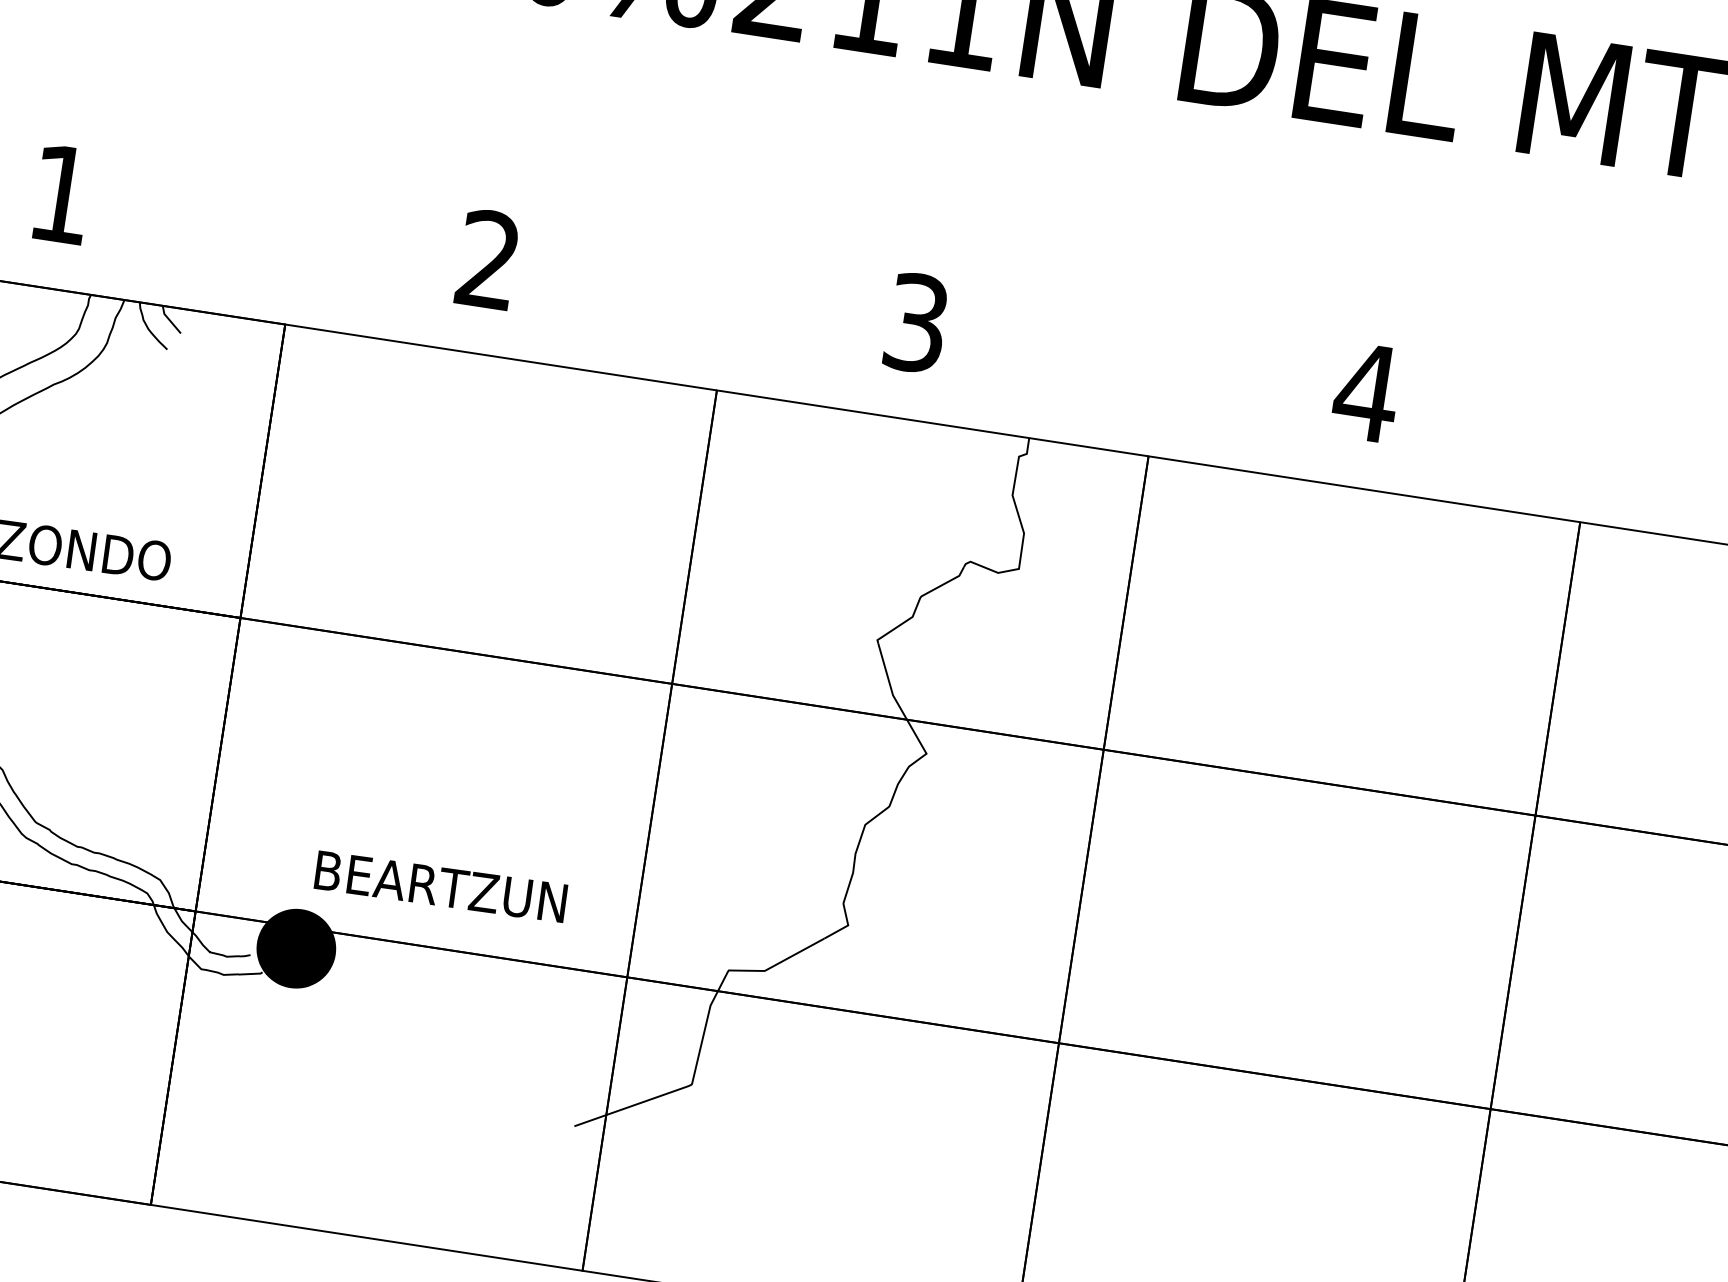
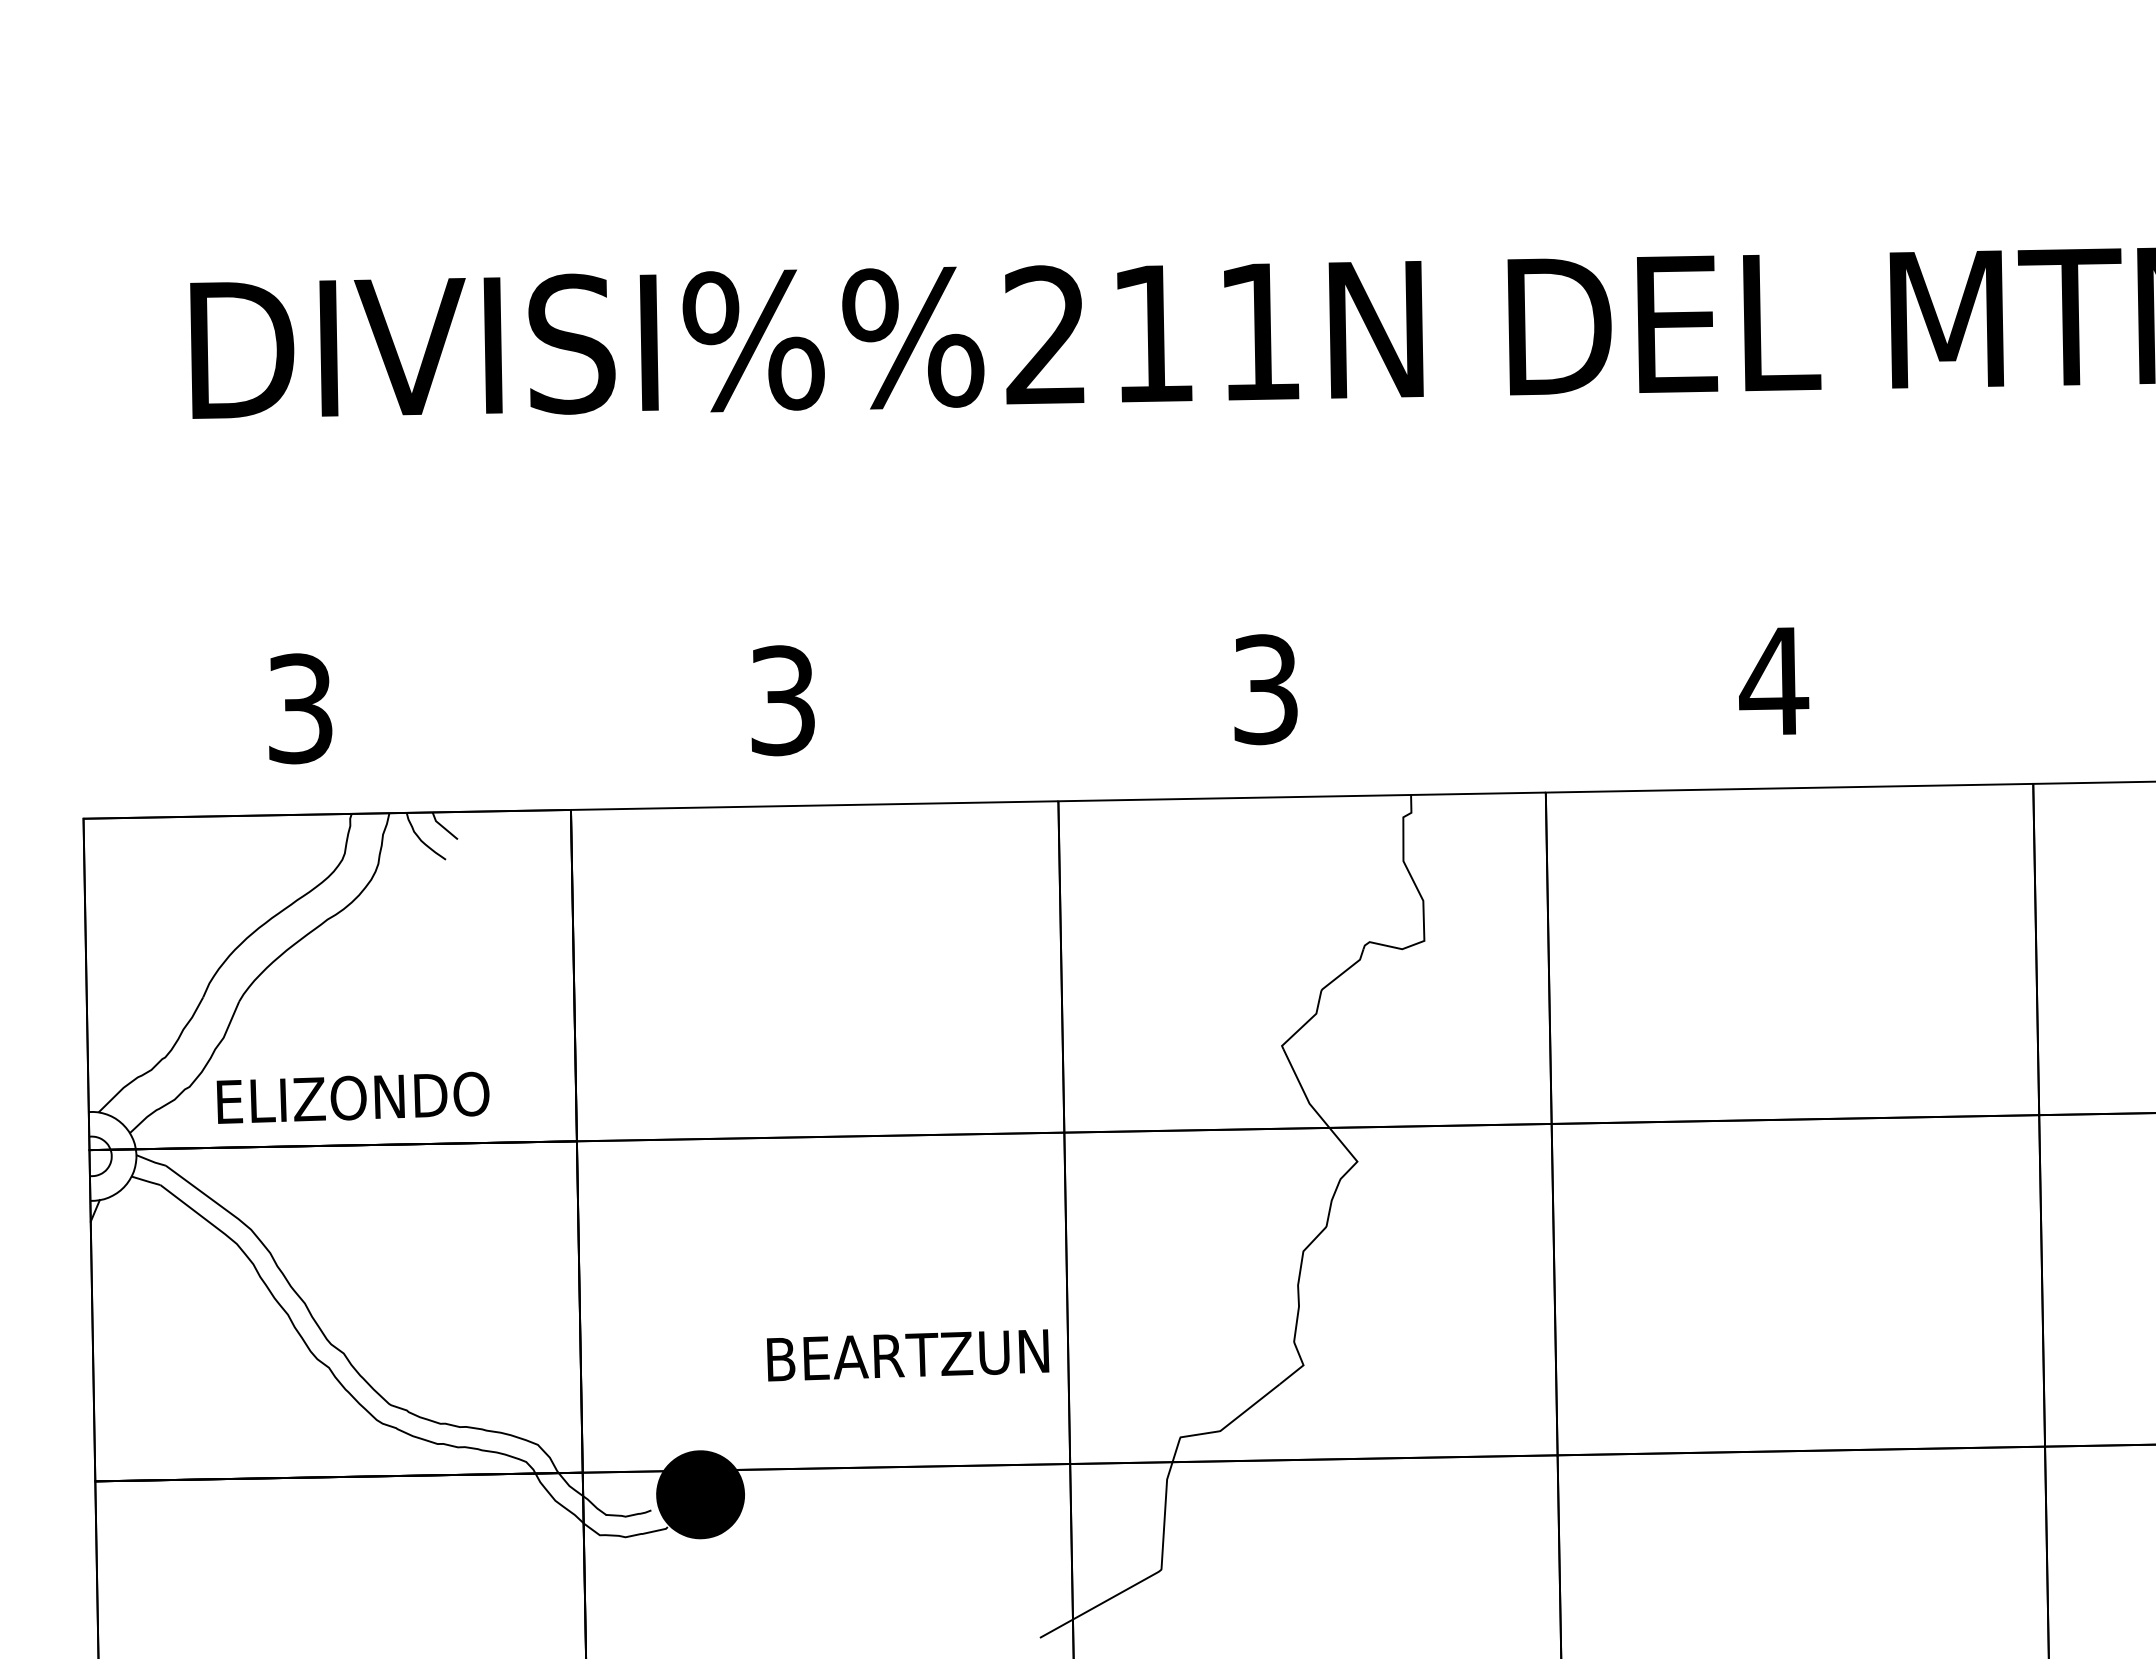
text: (61, 194) -> (300, 708), 1 -> 3
text: (488, 259) -> (782, 700), 2 -> 3
text: (441, 886) -> (908, 1355), moved

